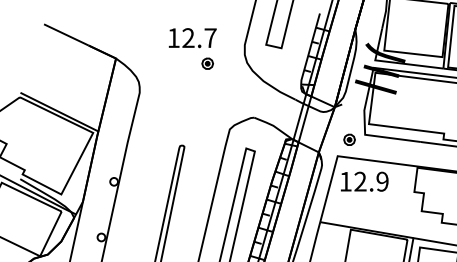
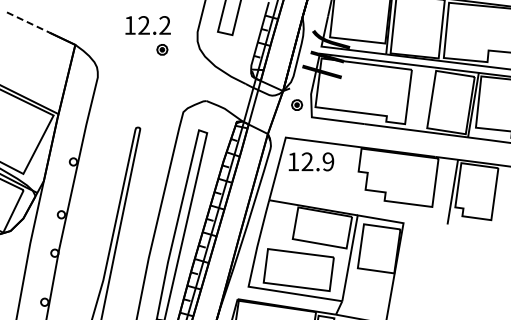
line: (66, 34) -> (28, 22), solid -> dashed
text: (209, 38) -> (164, 25), 12.7 -> 12.2
part: (350, 139) -> (297, 104), moved

